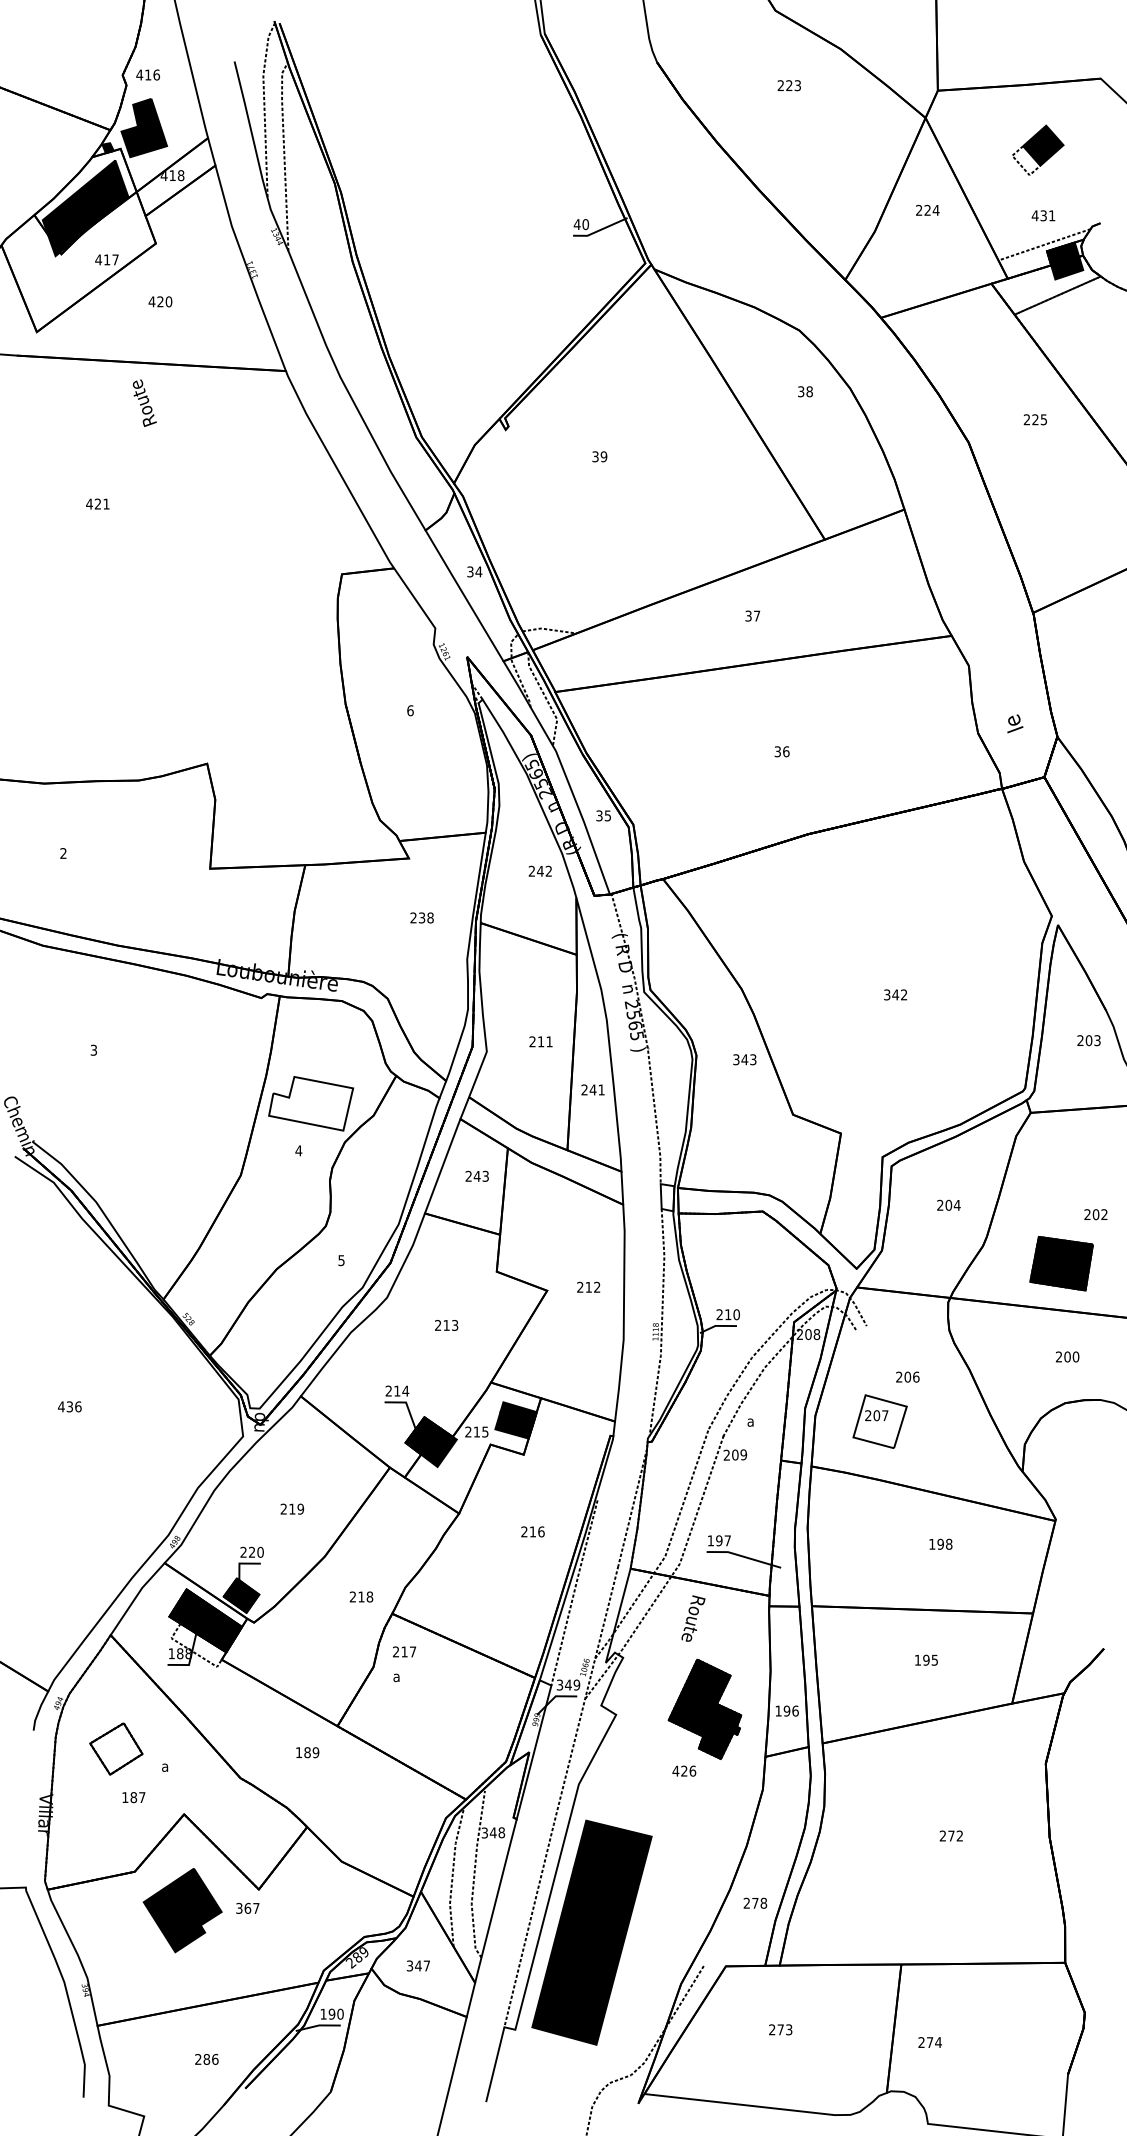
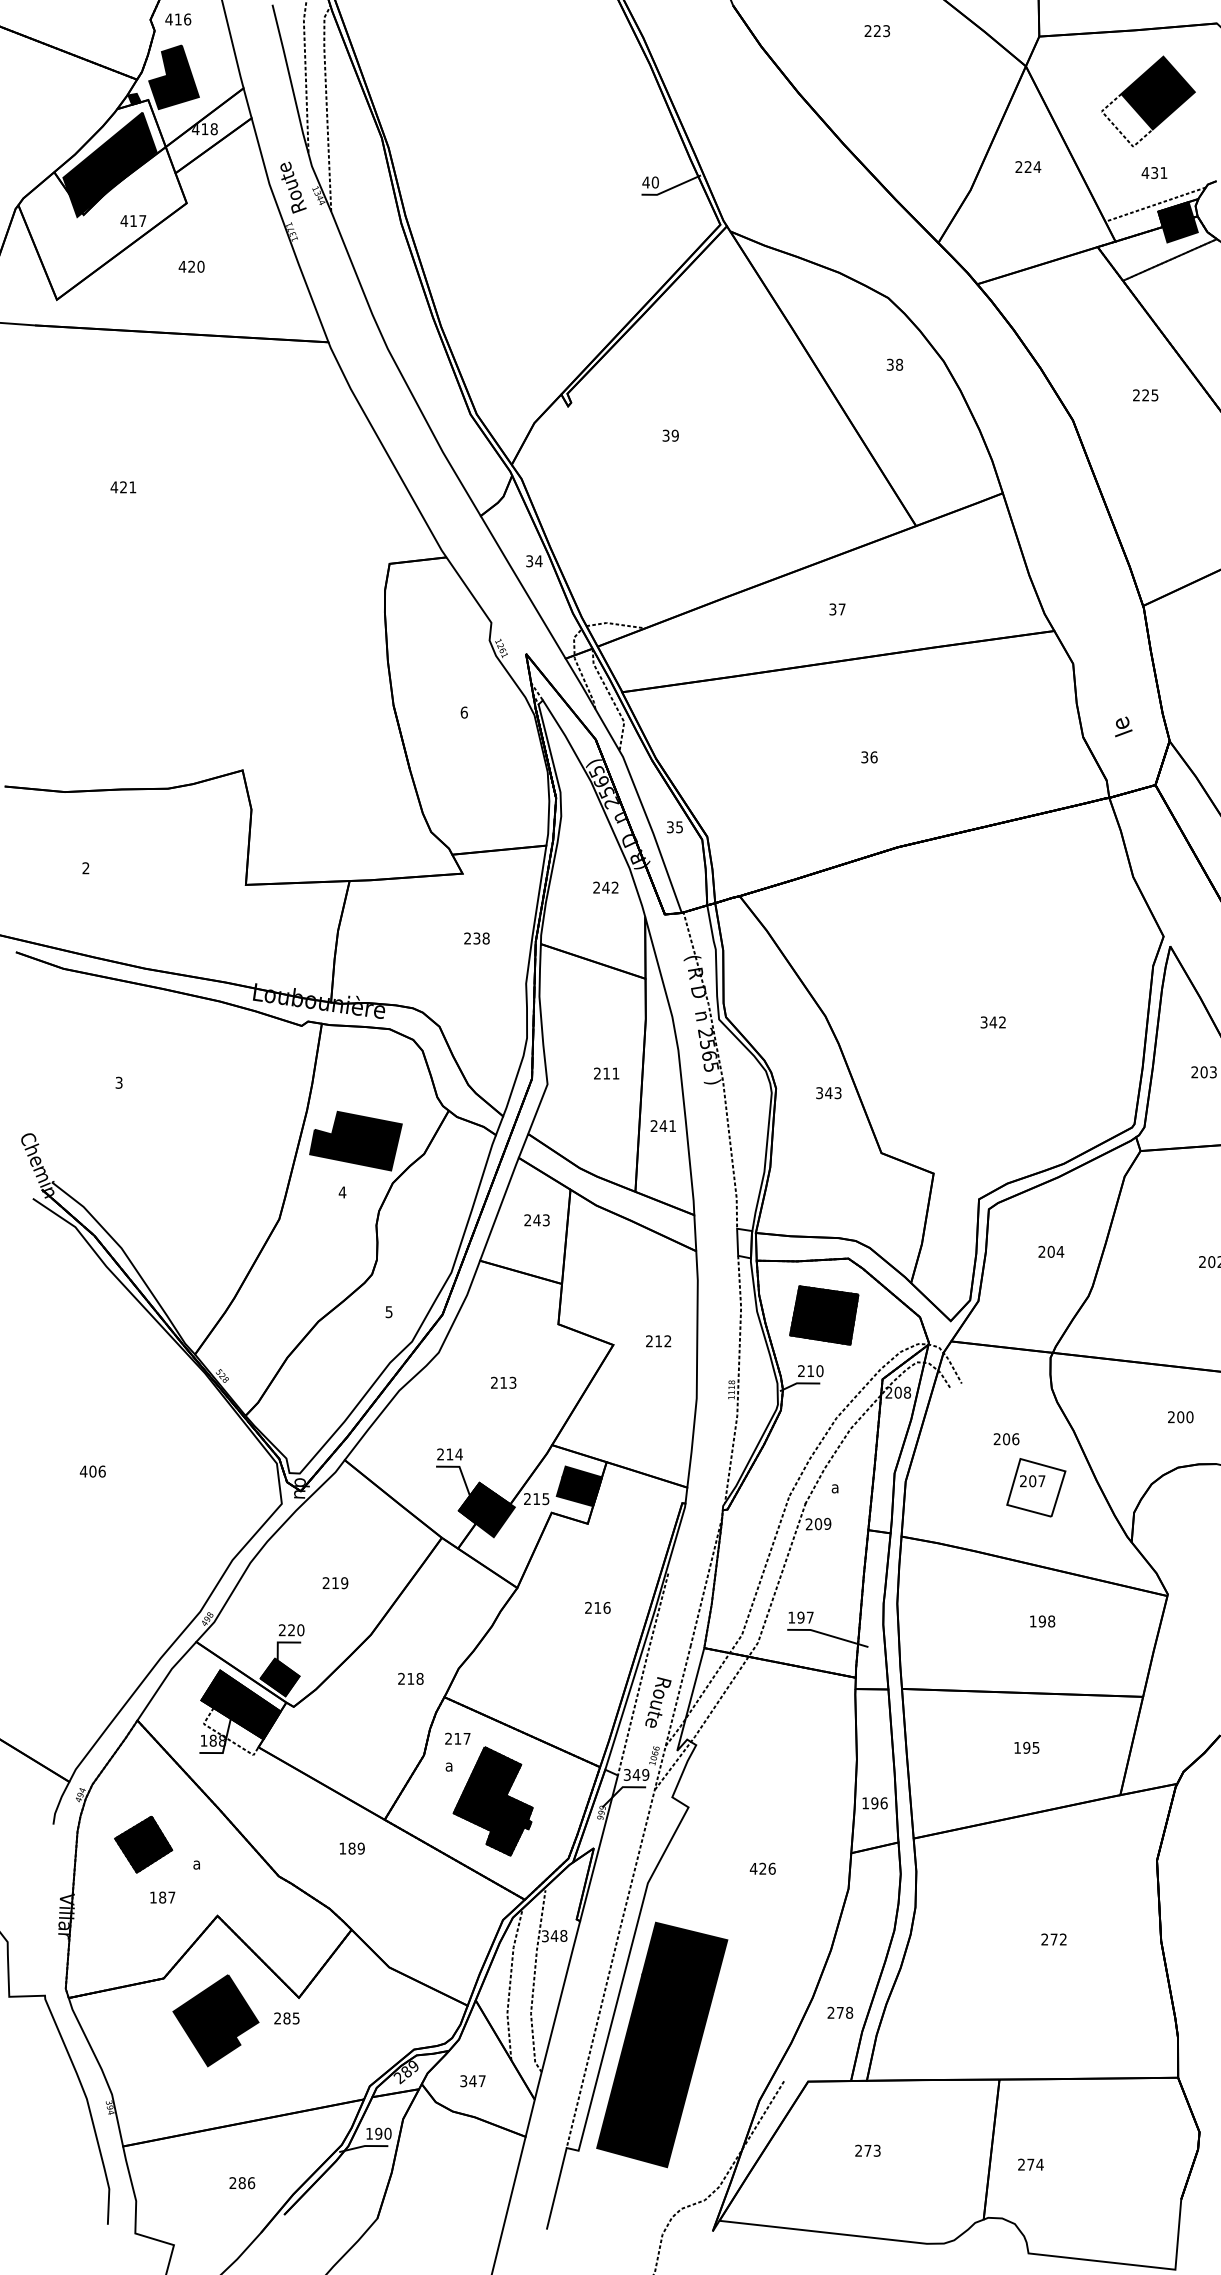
part: (1037, 150) -> (1147, 101), size x1.67
text: (144, 402) -> (293, 186), moved
fill: (311, 1103) -> (356, 1140), added
part: (1061, 1263) -> (824, 1315), moved
text: (69, 1406) -> (92, 1471), 436 -> 406
part: (879, 1421) -> (1035, 1487), moved
text: (693, 1618) -> (658, 1702), moved
part: (704, 1708) -> (492, 1800), moved
fill: (116, 1748) -> (143, 1844), added
text: (247, 1908) -> (286, 2018), 367 -> 285

